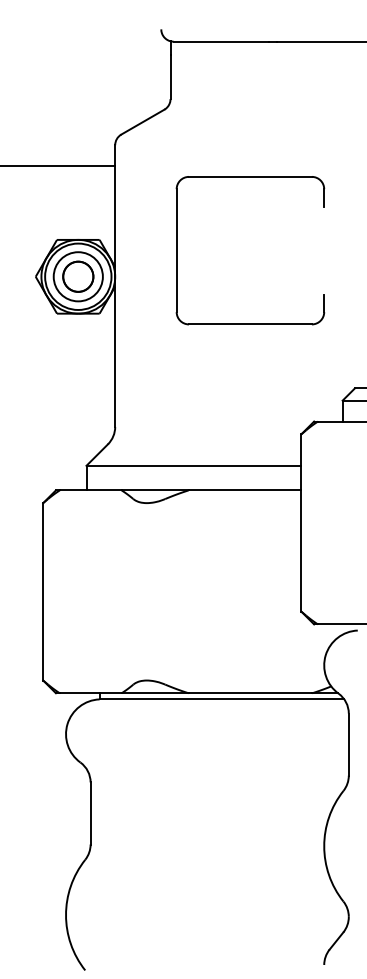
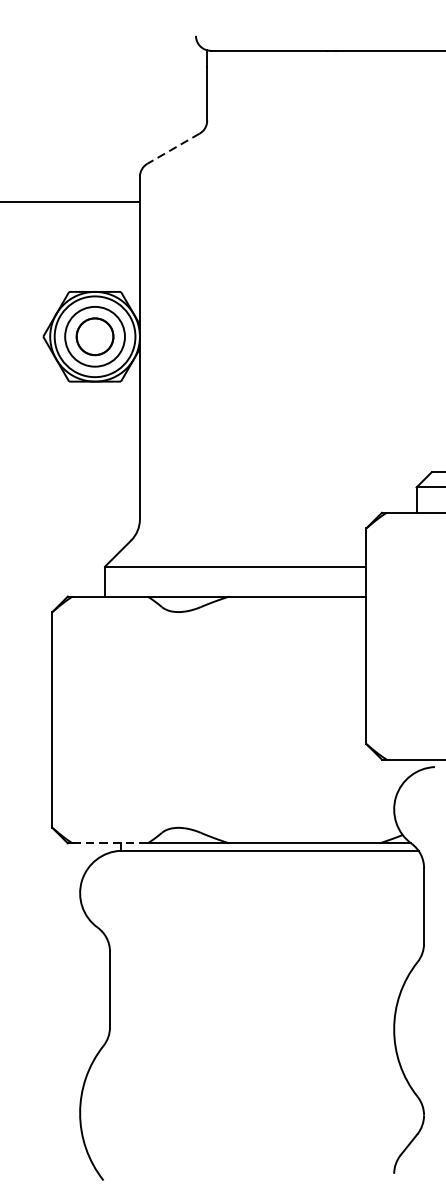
line: (142, 122) -> (173, 149), solid -> dashed
part: (250, 177) -> (304, 216), removed
line: (90, 693) -> (109, 843), solid -> dashed

